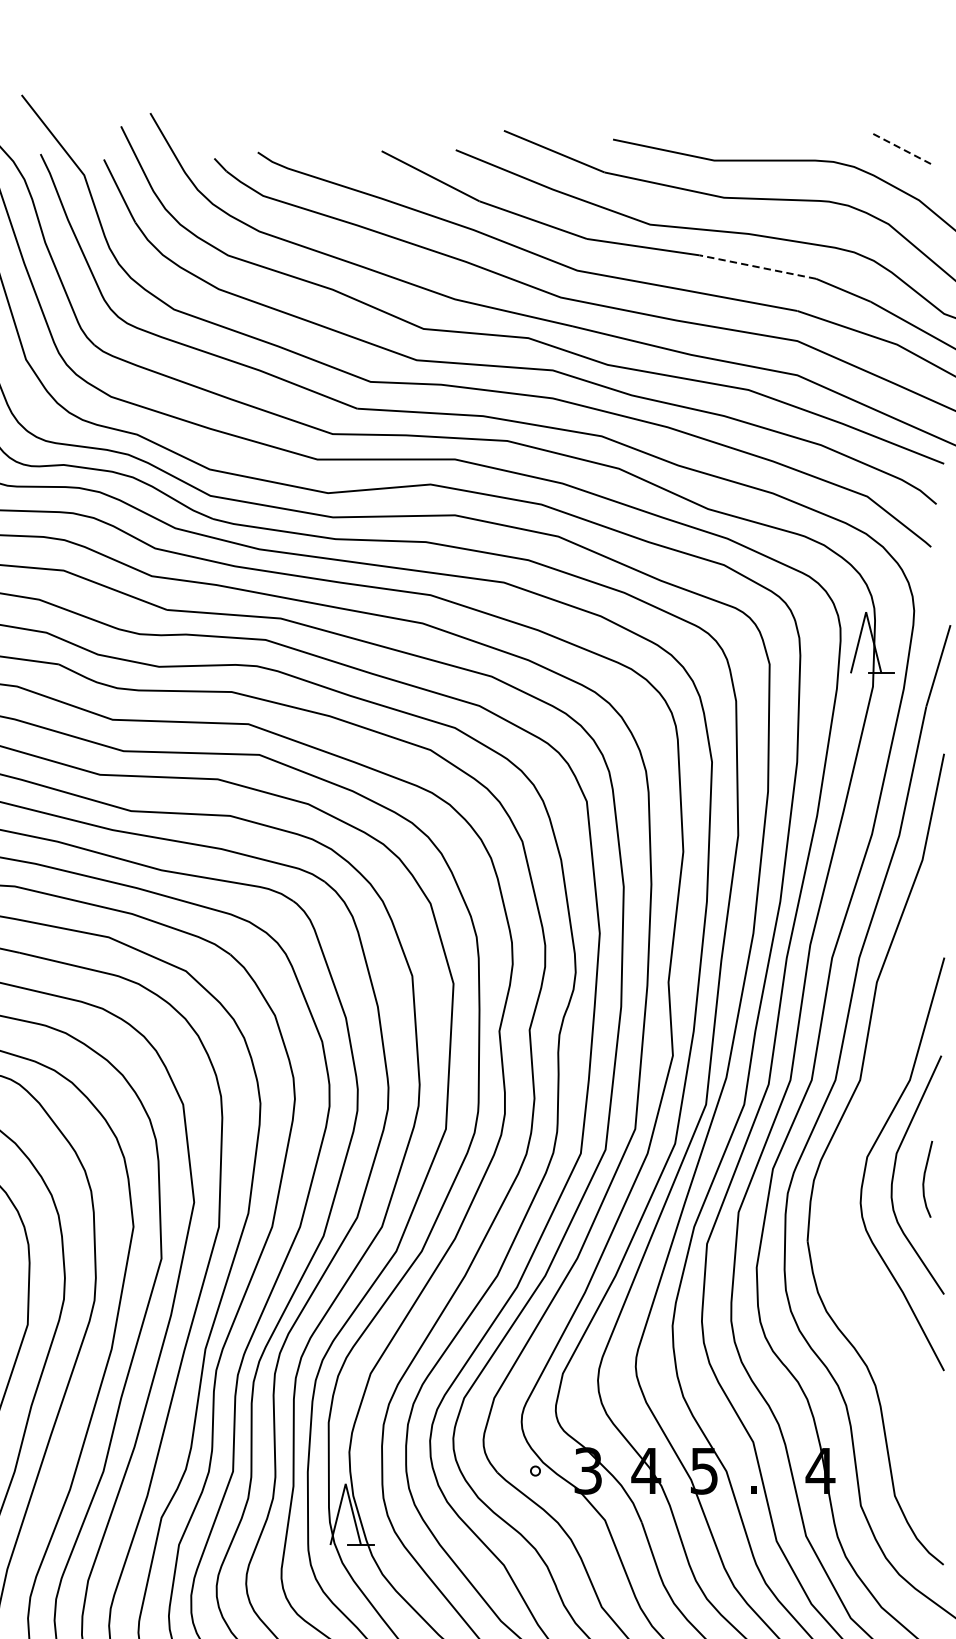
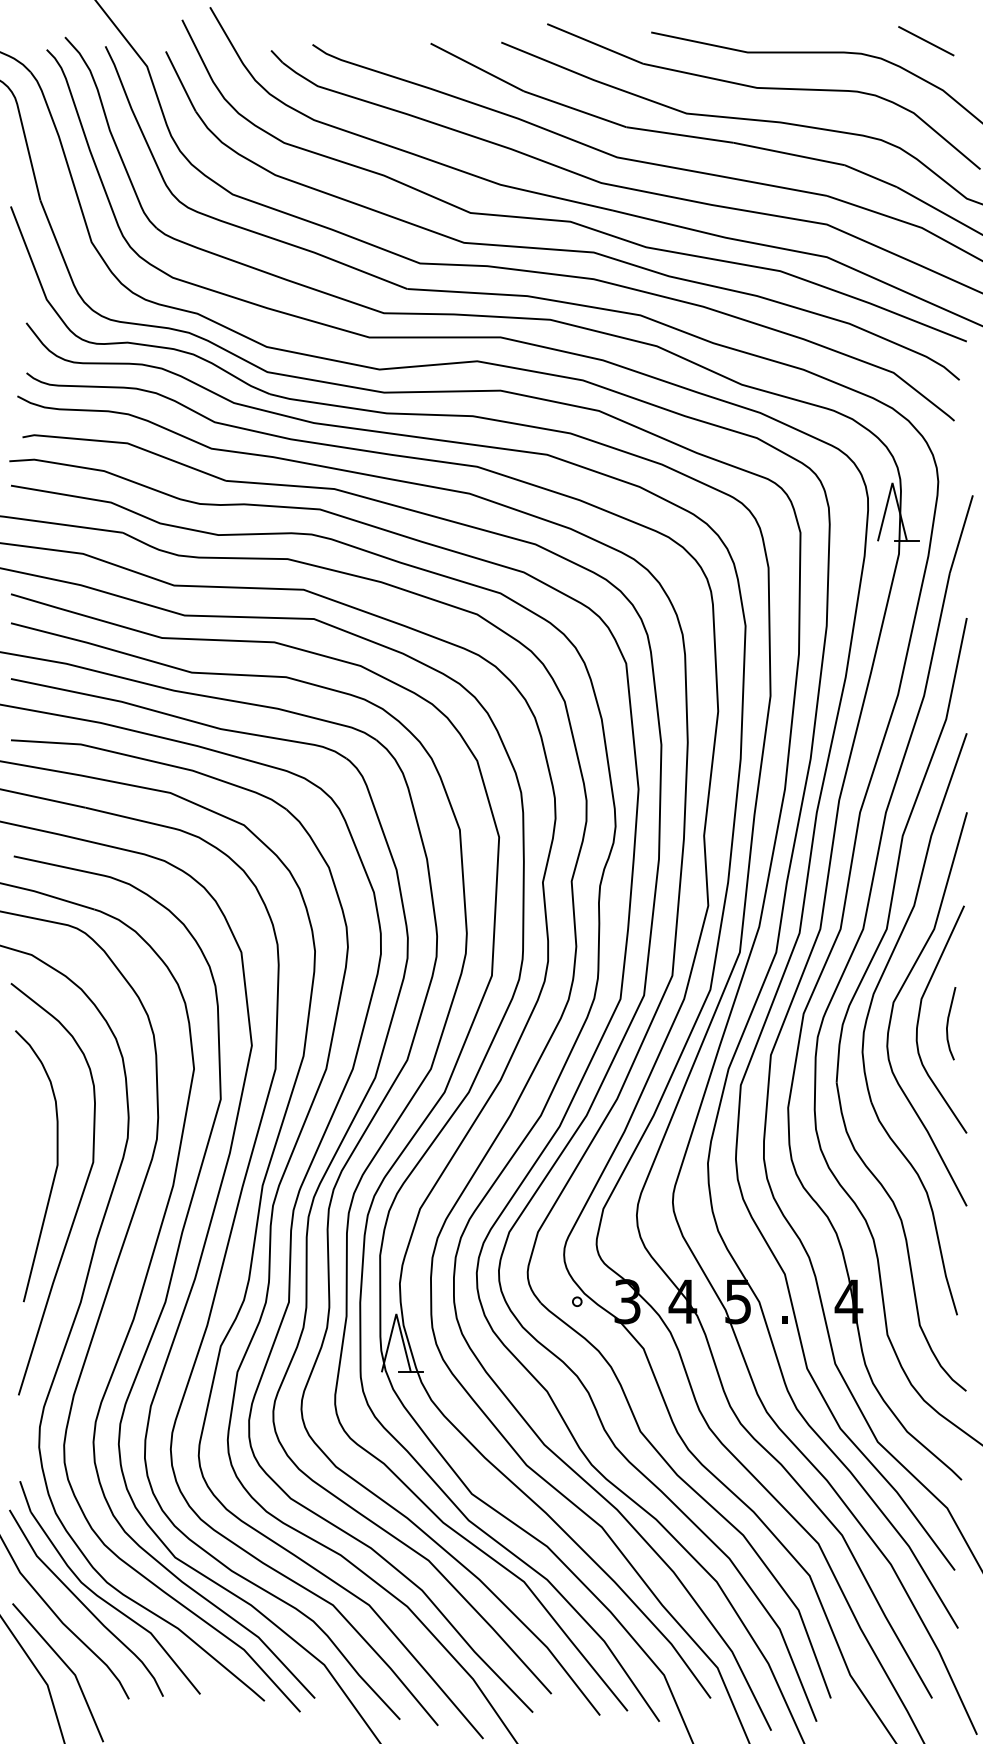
line: (901, 149) -> (926, 41), dashed -> solid
line: (758, 267) -> (789, 154), dashed -> solid
part: (842, 1168) -> (869, 1013), added

